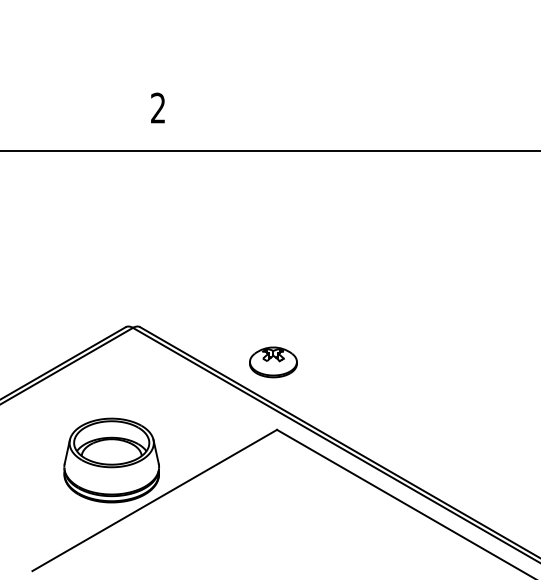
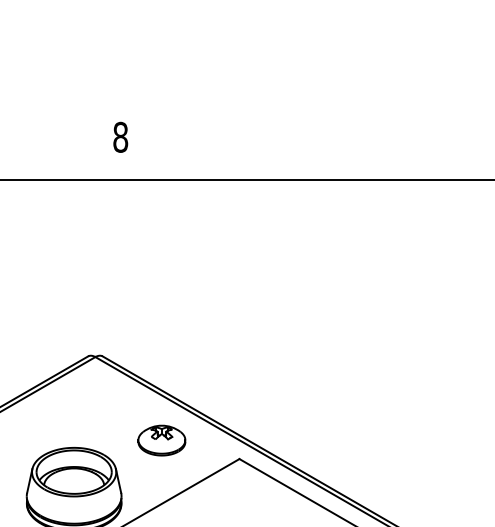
text: (158, 107) -> (120, 136), 2 -> 8
part: (273, 362) -> (161, 440), moved

